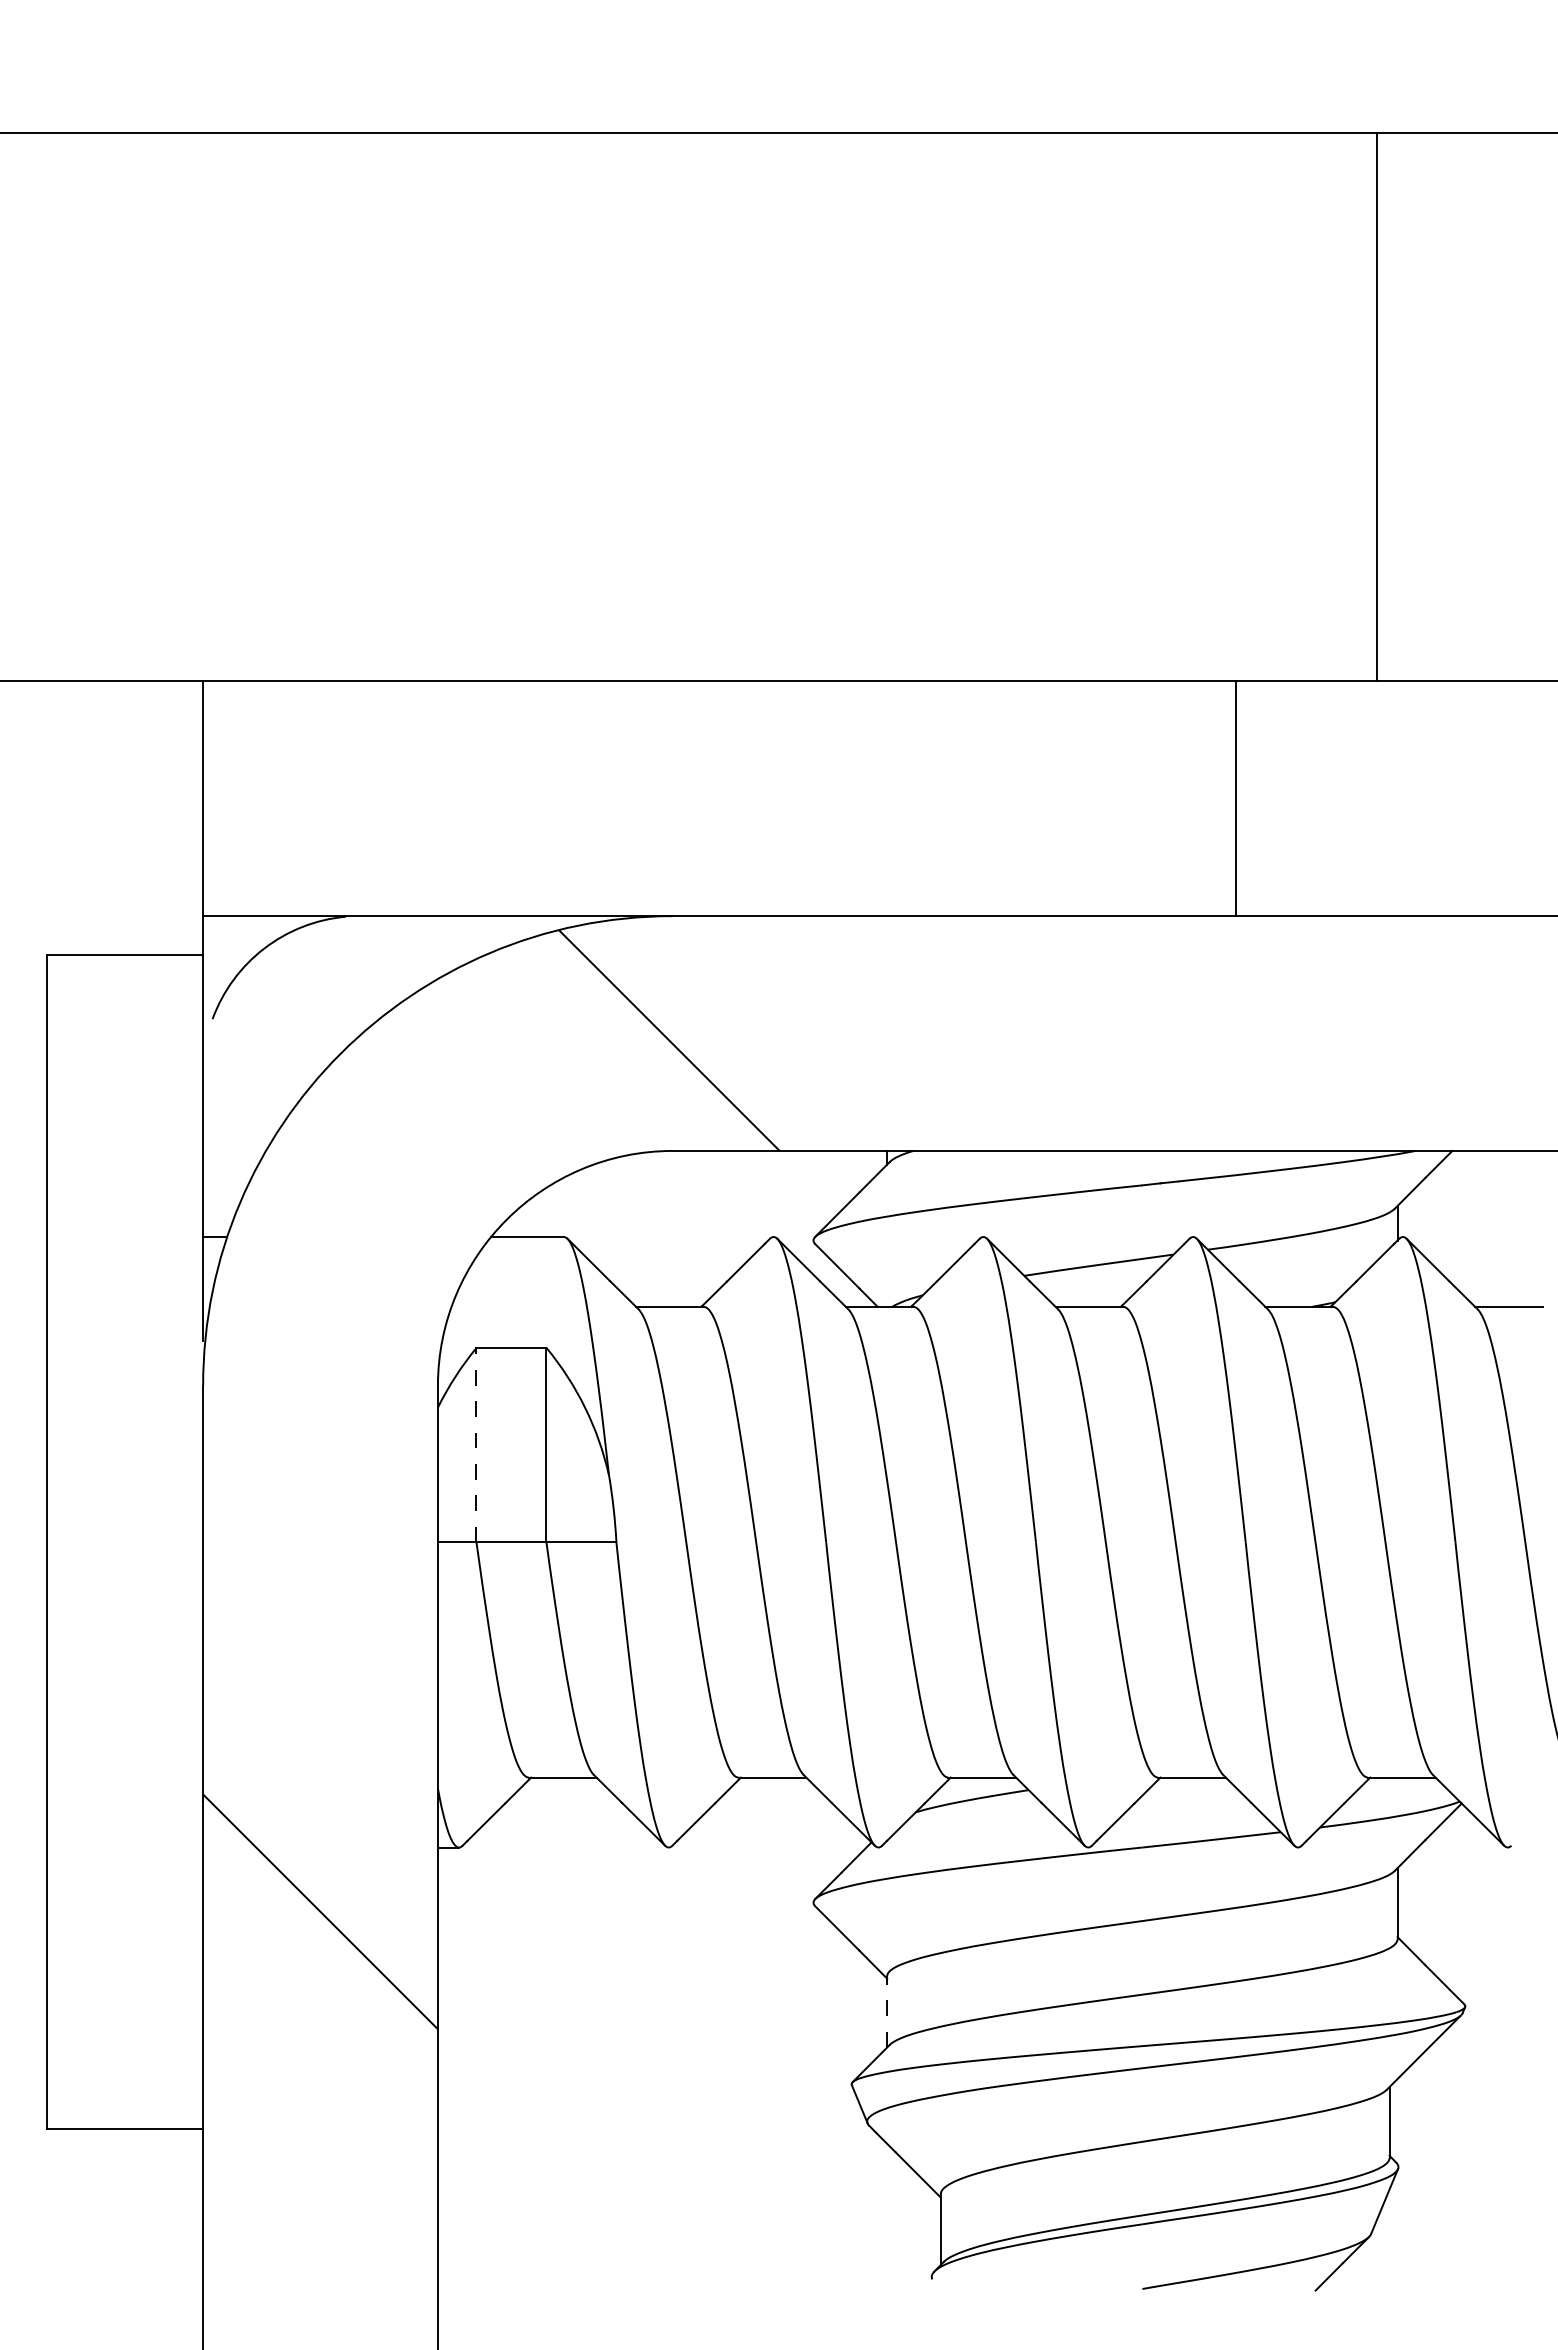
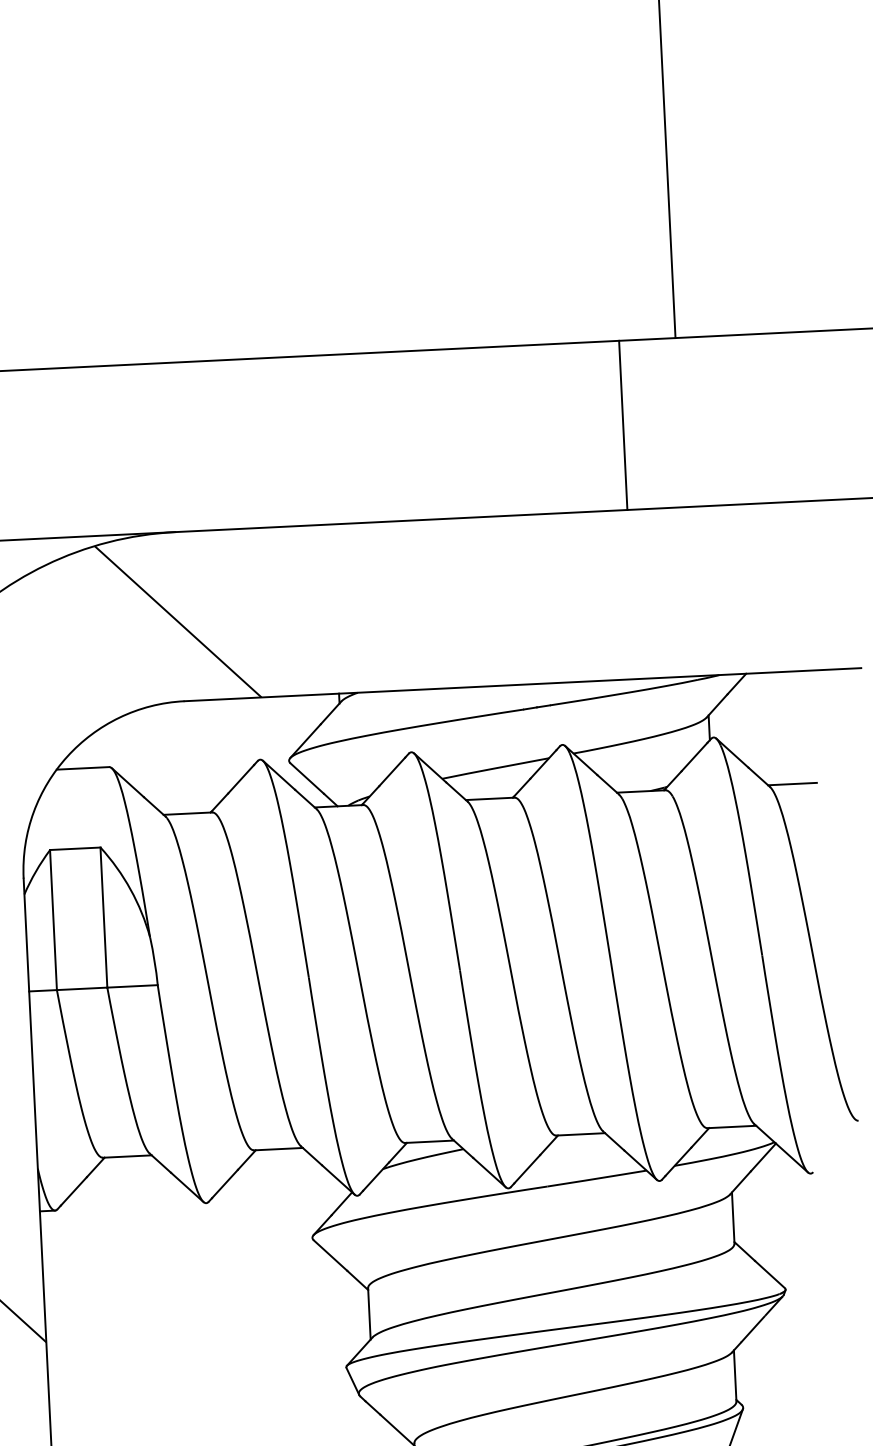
line: (1235, 798) -> (622, 425), moved
line: (476, 1444) -> (53, 919), dashed -> solid
line: (887, 2011) -> (369, 1313), dashed -> solid

